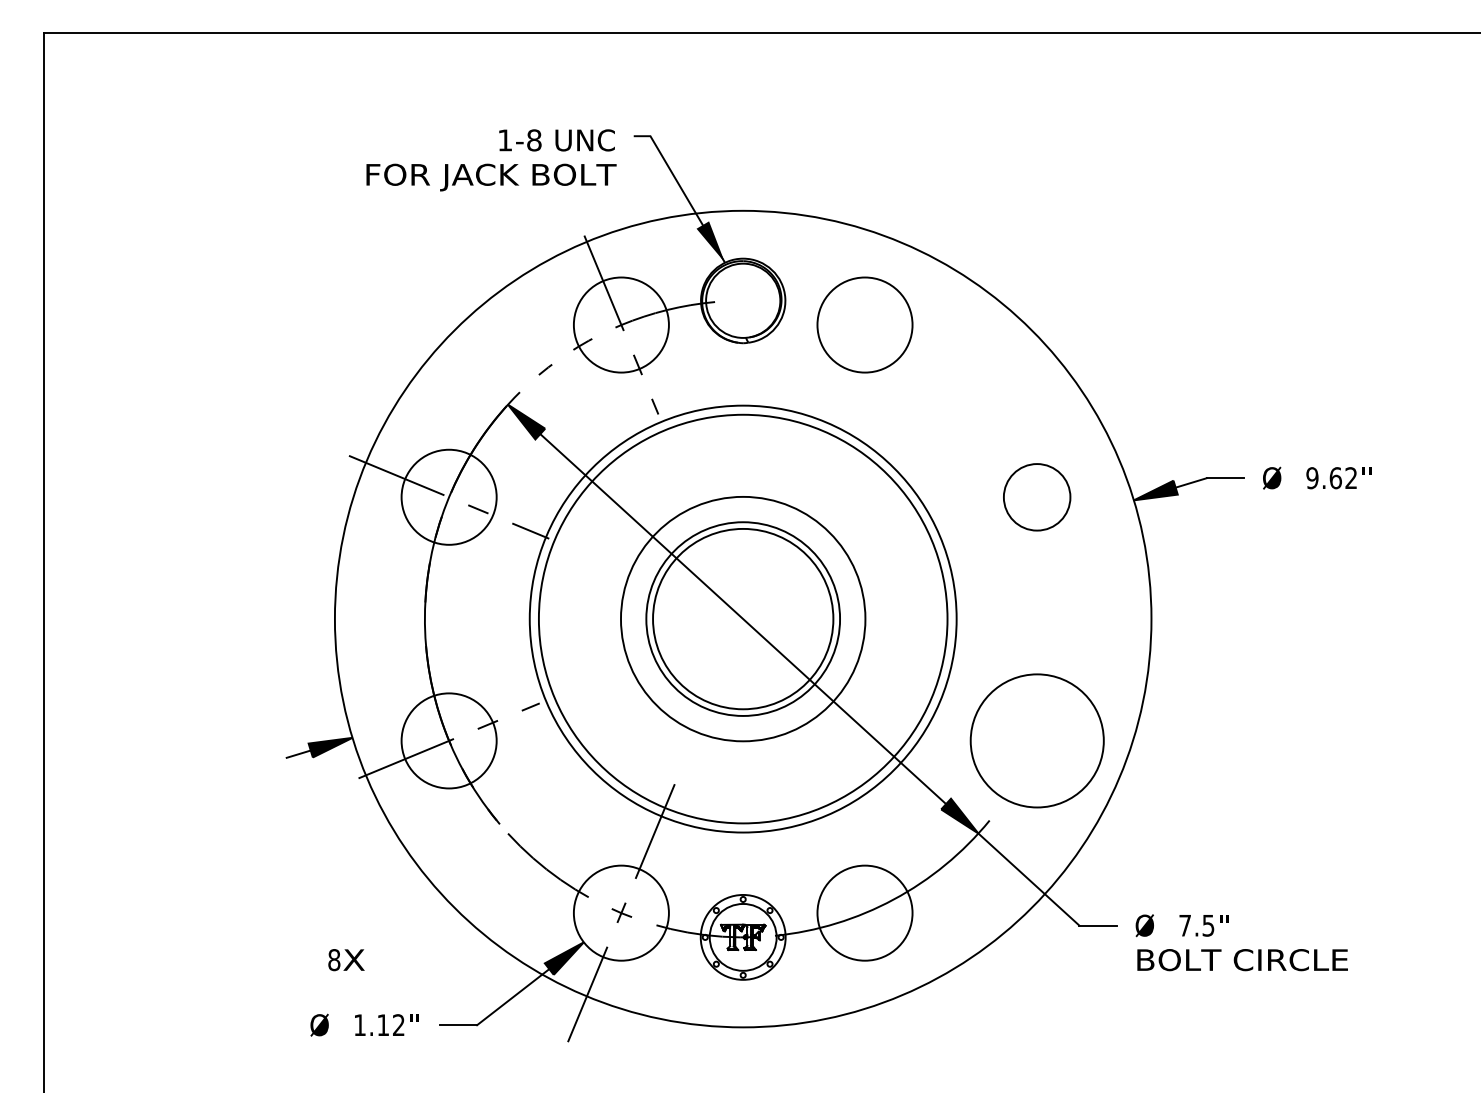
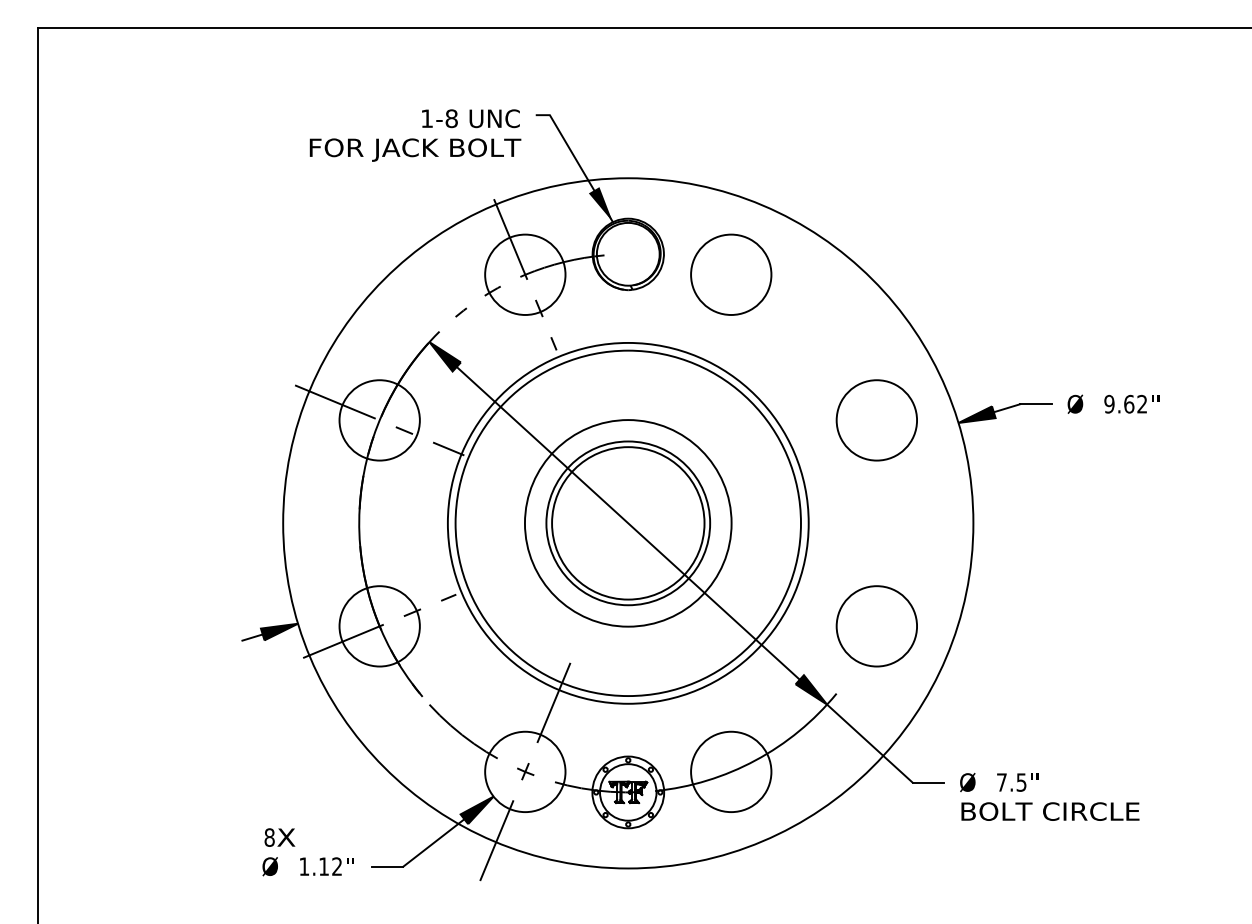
circle: (1036, 497) -> (876, 420), size x1.43
circle: (1036, 741) -> (876, 626), size x0.71
text: (345, 959) -> (279, 837), moved

